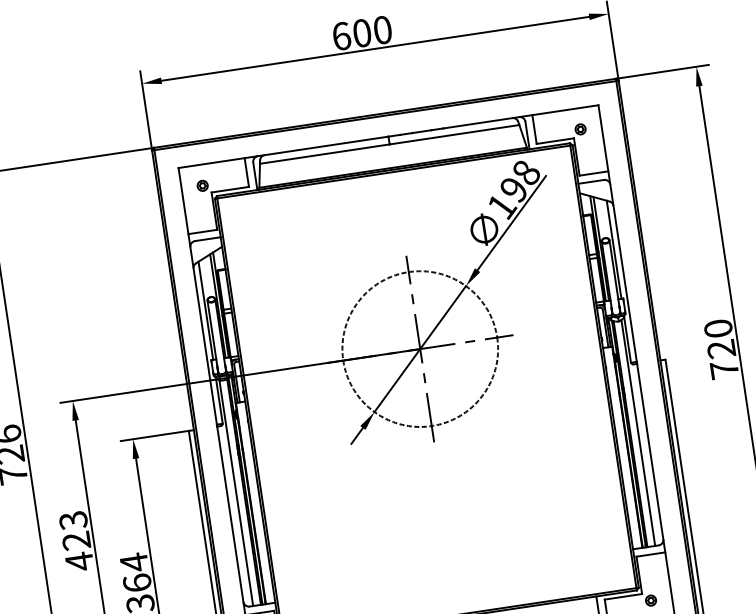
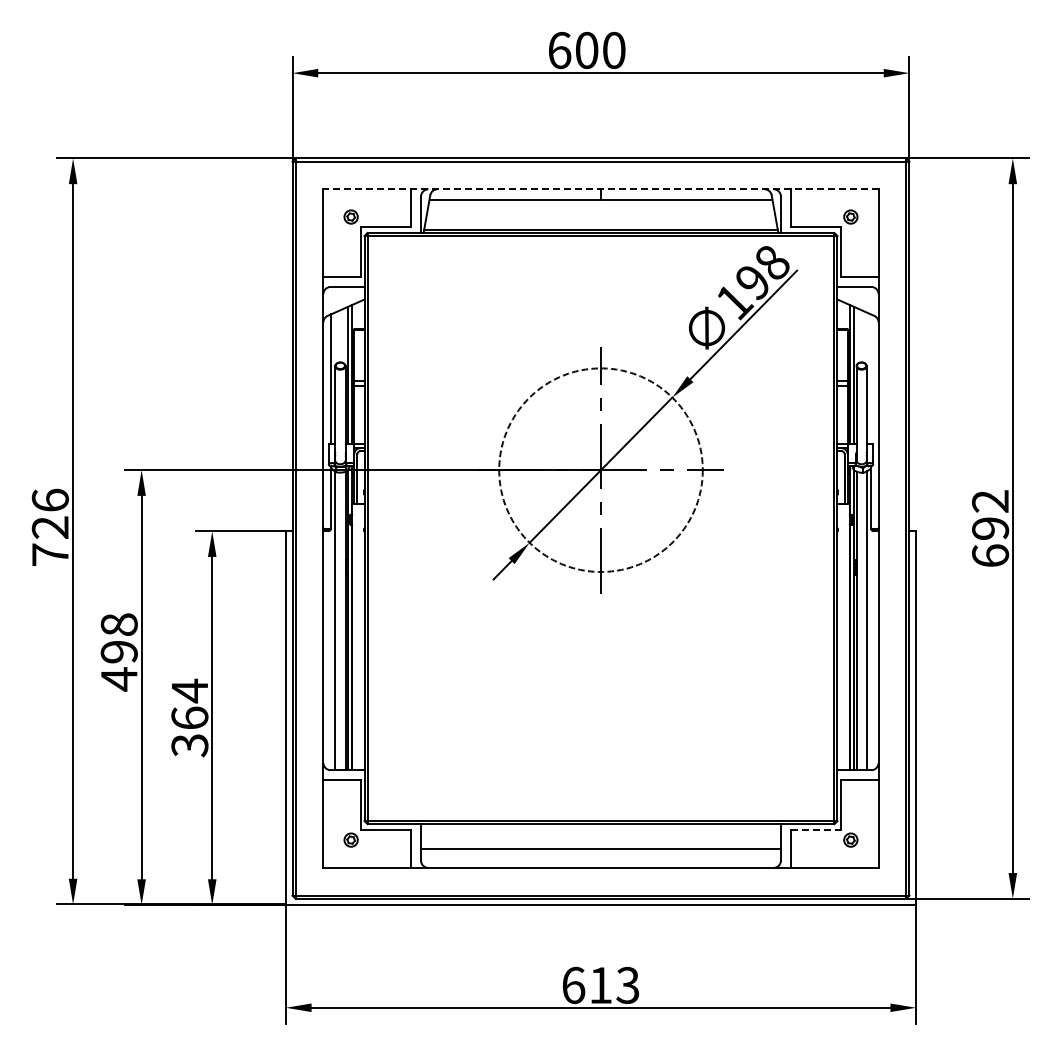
line: (388, 136) -> (601, 189), solid -> dashed
line: (613, 250) -> (870, 379), removed
text: (721, 349) -> (990, 528), 720 -> 692
text: (74, 530) -> (118, 638), 423 -> 498
line: (623, 596) -> (815, 829), solid -> dashed

